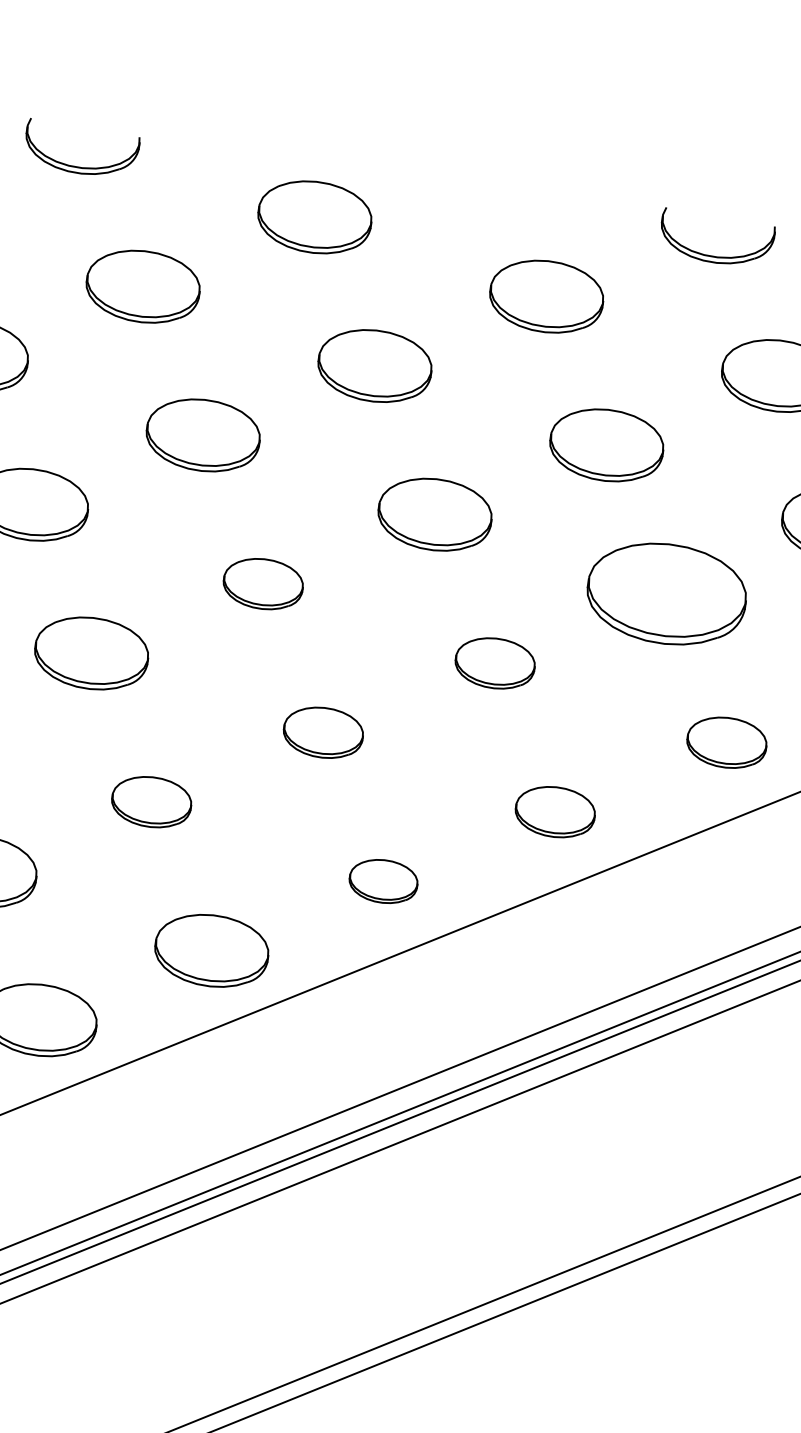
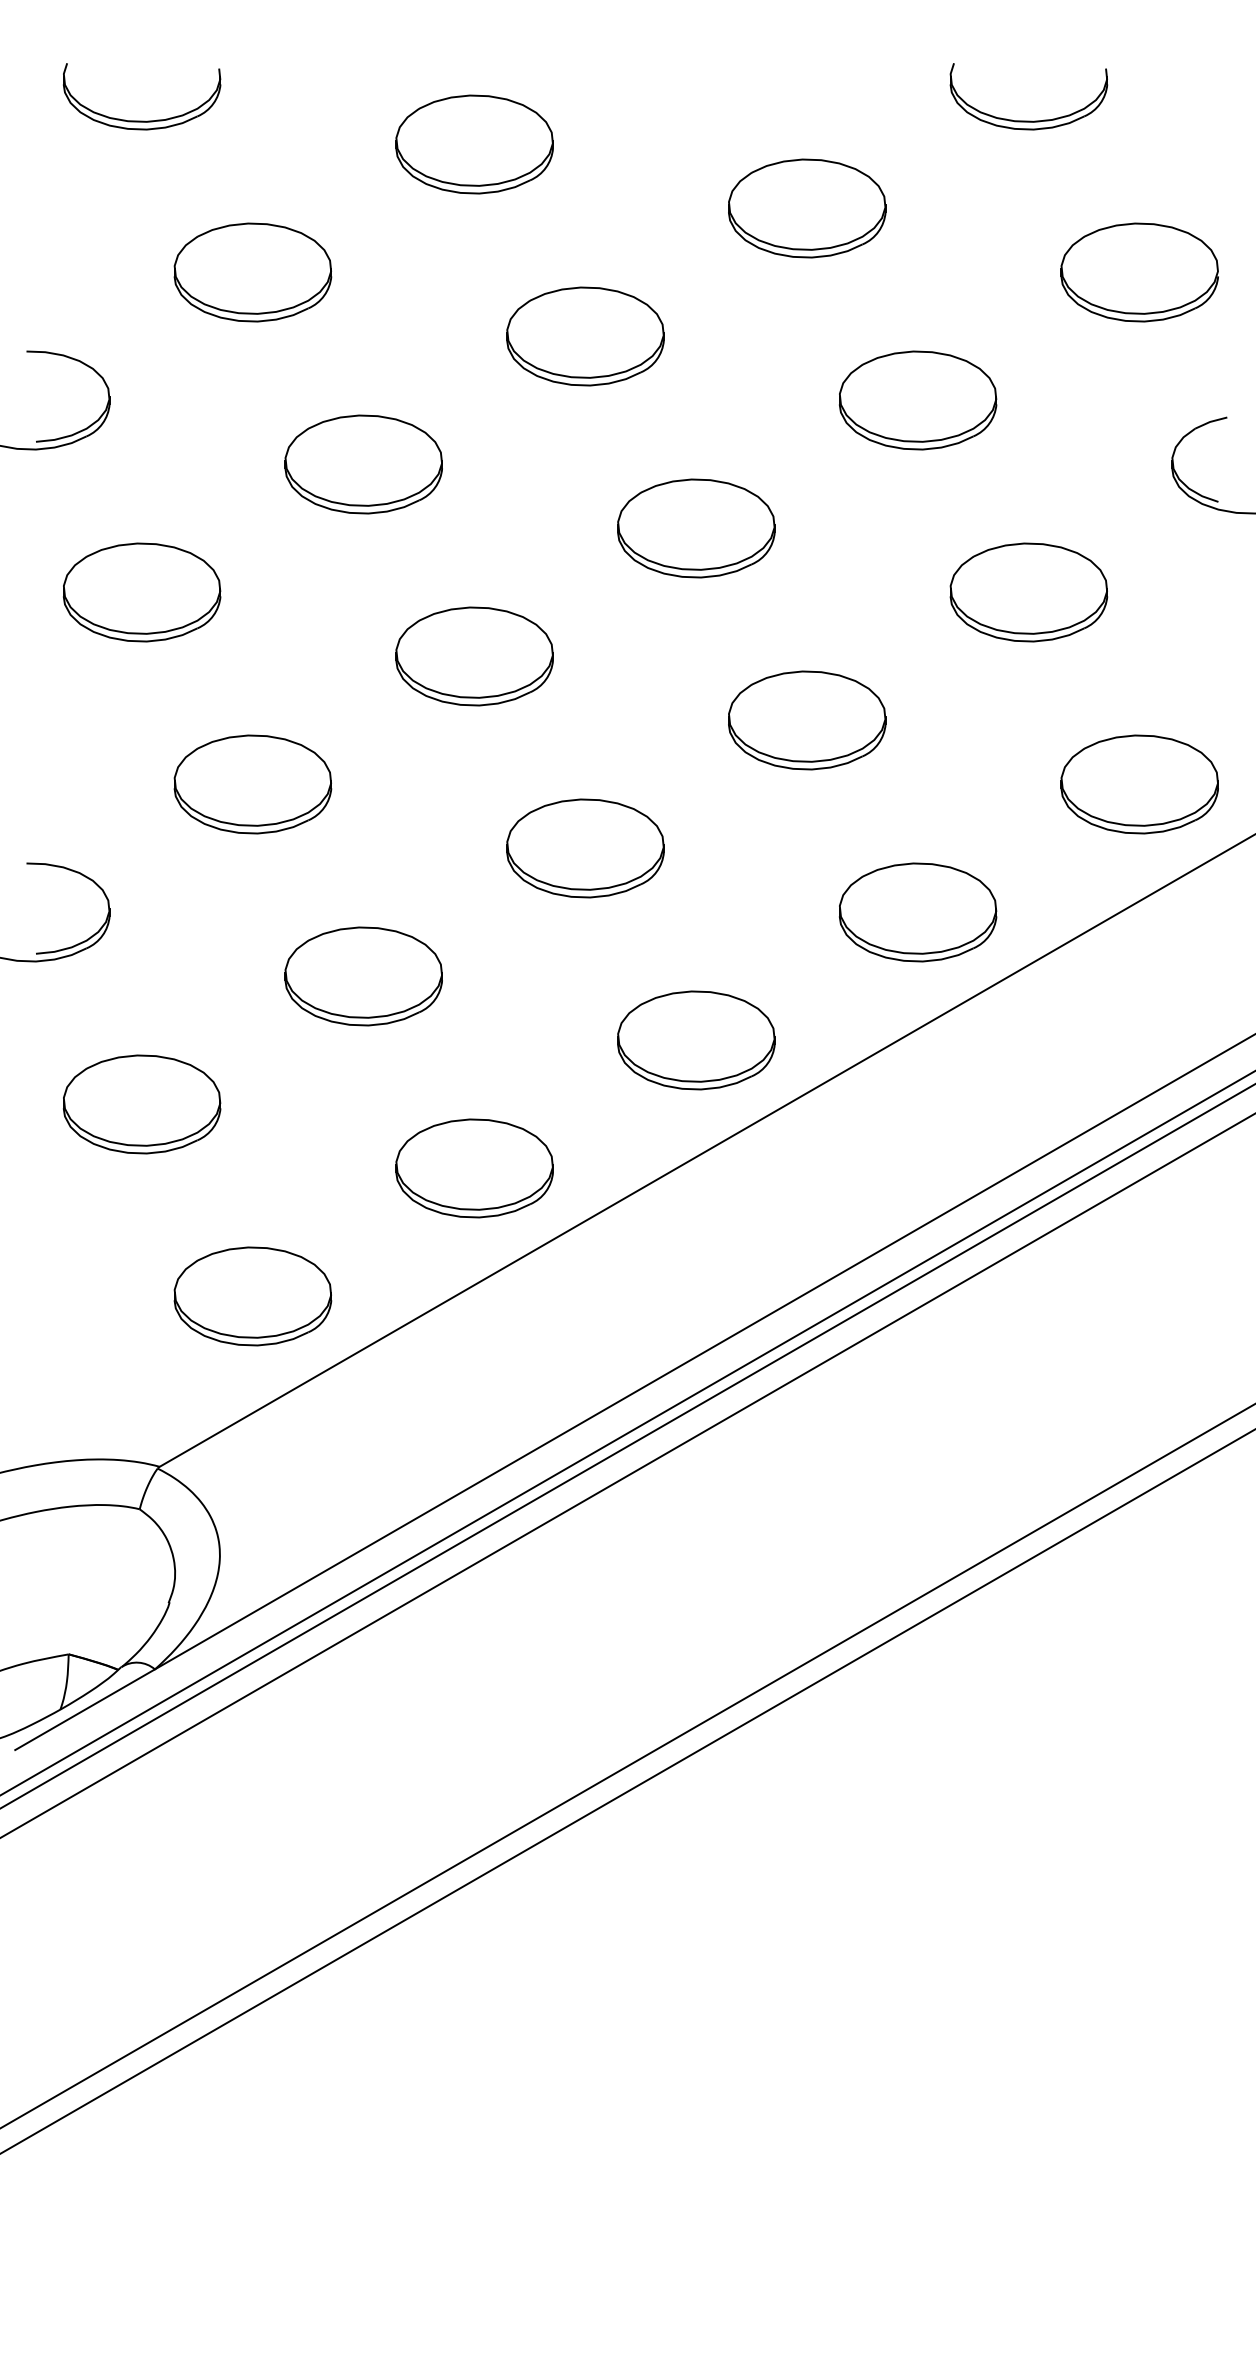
part: (263, 584) -> (474, 656), size x1.43
part: (666, 594) -> (1028, 592), size x0.71
part: (495, 663) -> (807, 720), size x1.43
part: (323, 732) -> (585, 848), size x1.43
part: (726, 742) -> (1139, 784), size x1.43
part: (151, 802) -> (363, 976), size x1.43
part: (555, 812) -> (918, 912), size x1.43
part: (383, 881) -> (696, 1040), size x1.67

